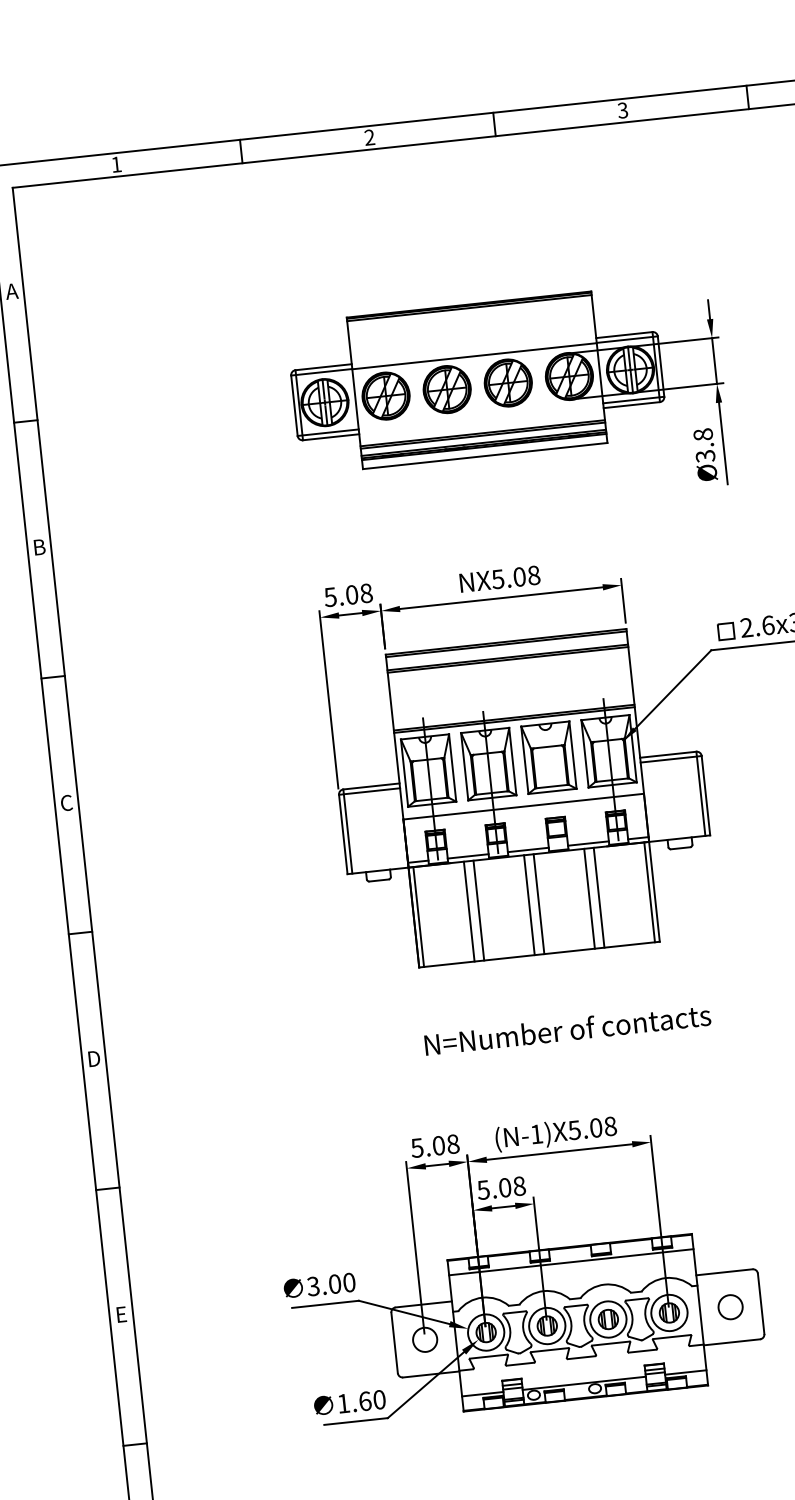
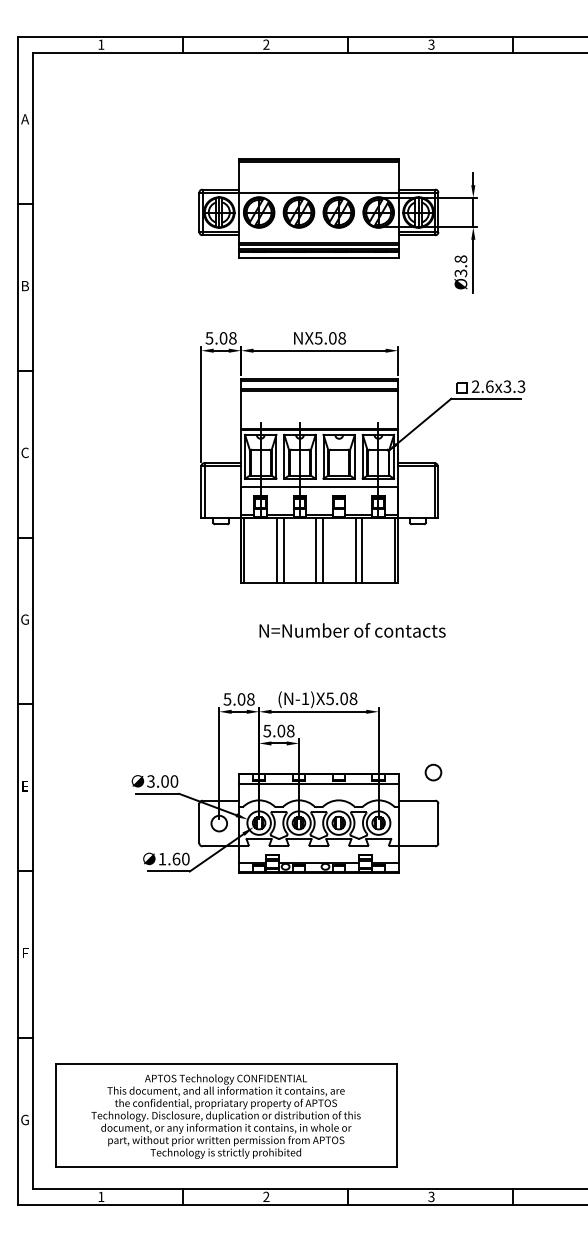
text: (567, 1029) -> (352, 630), moved
text: (94, 1058) -> (25, 619), D -> G
circle: (730, 1307) -> (433, 772), moved

